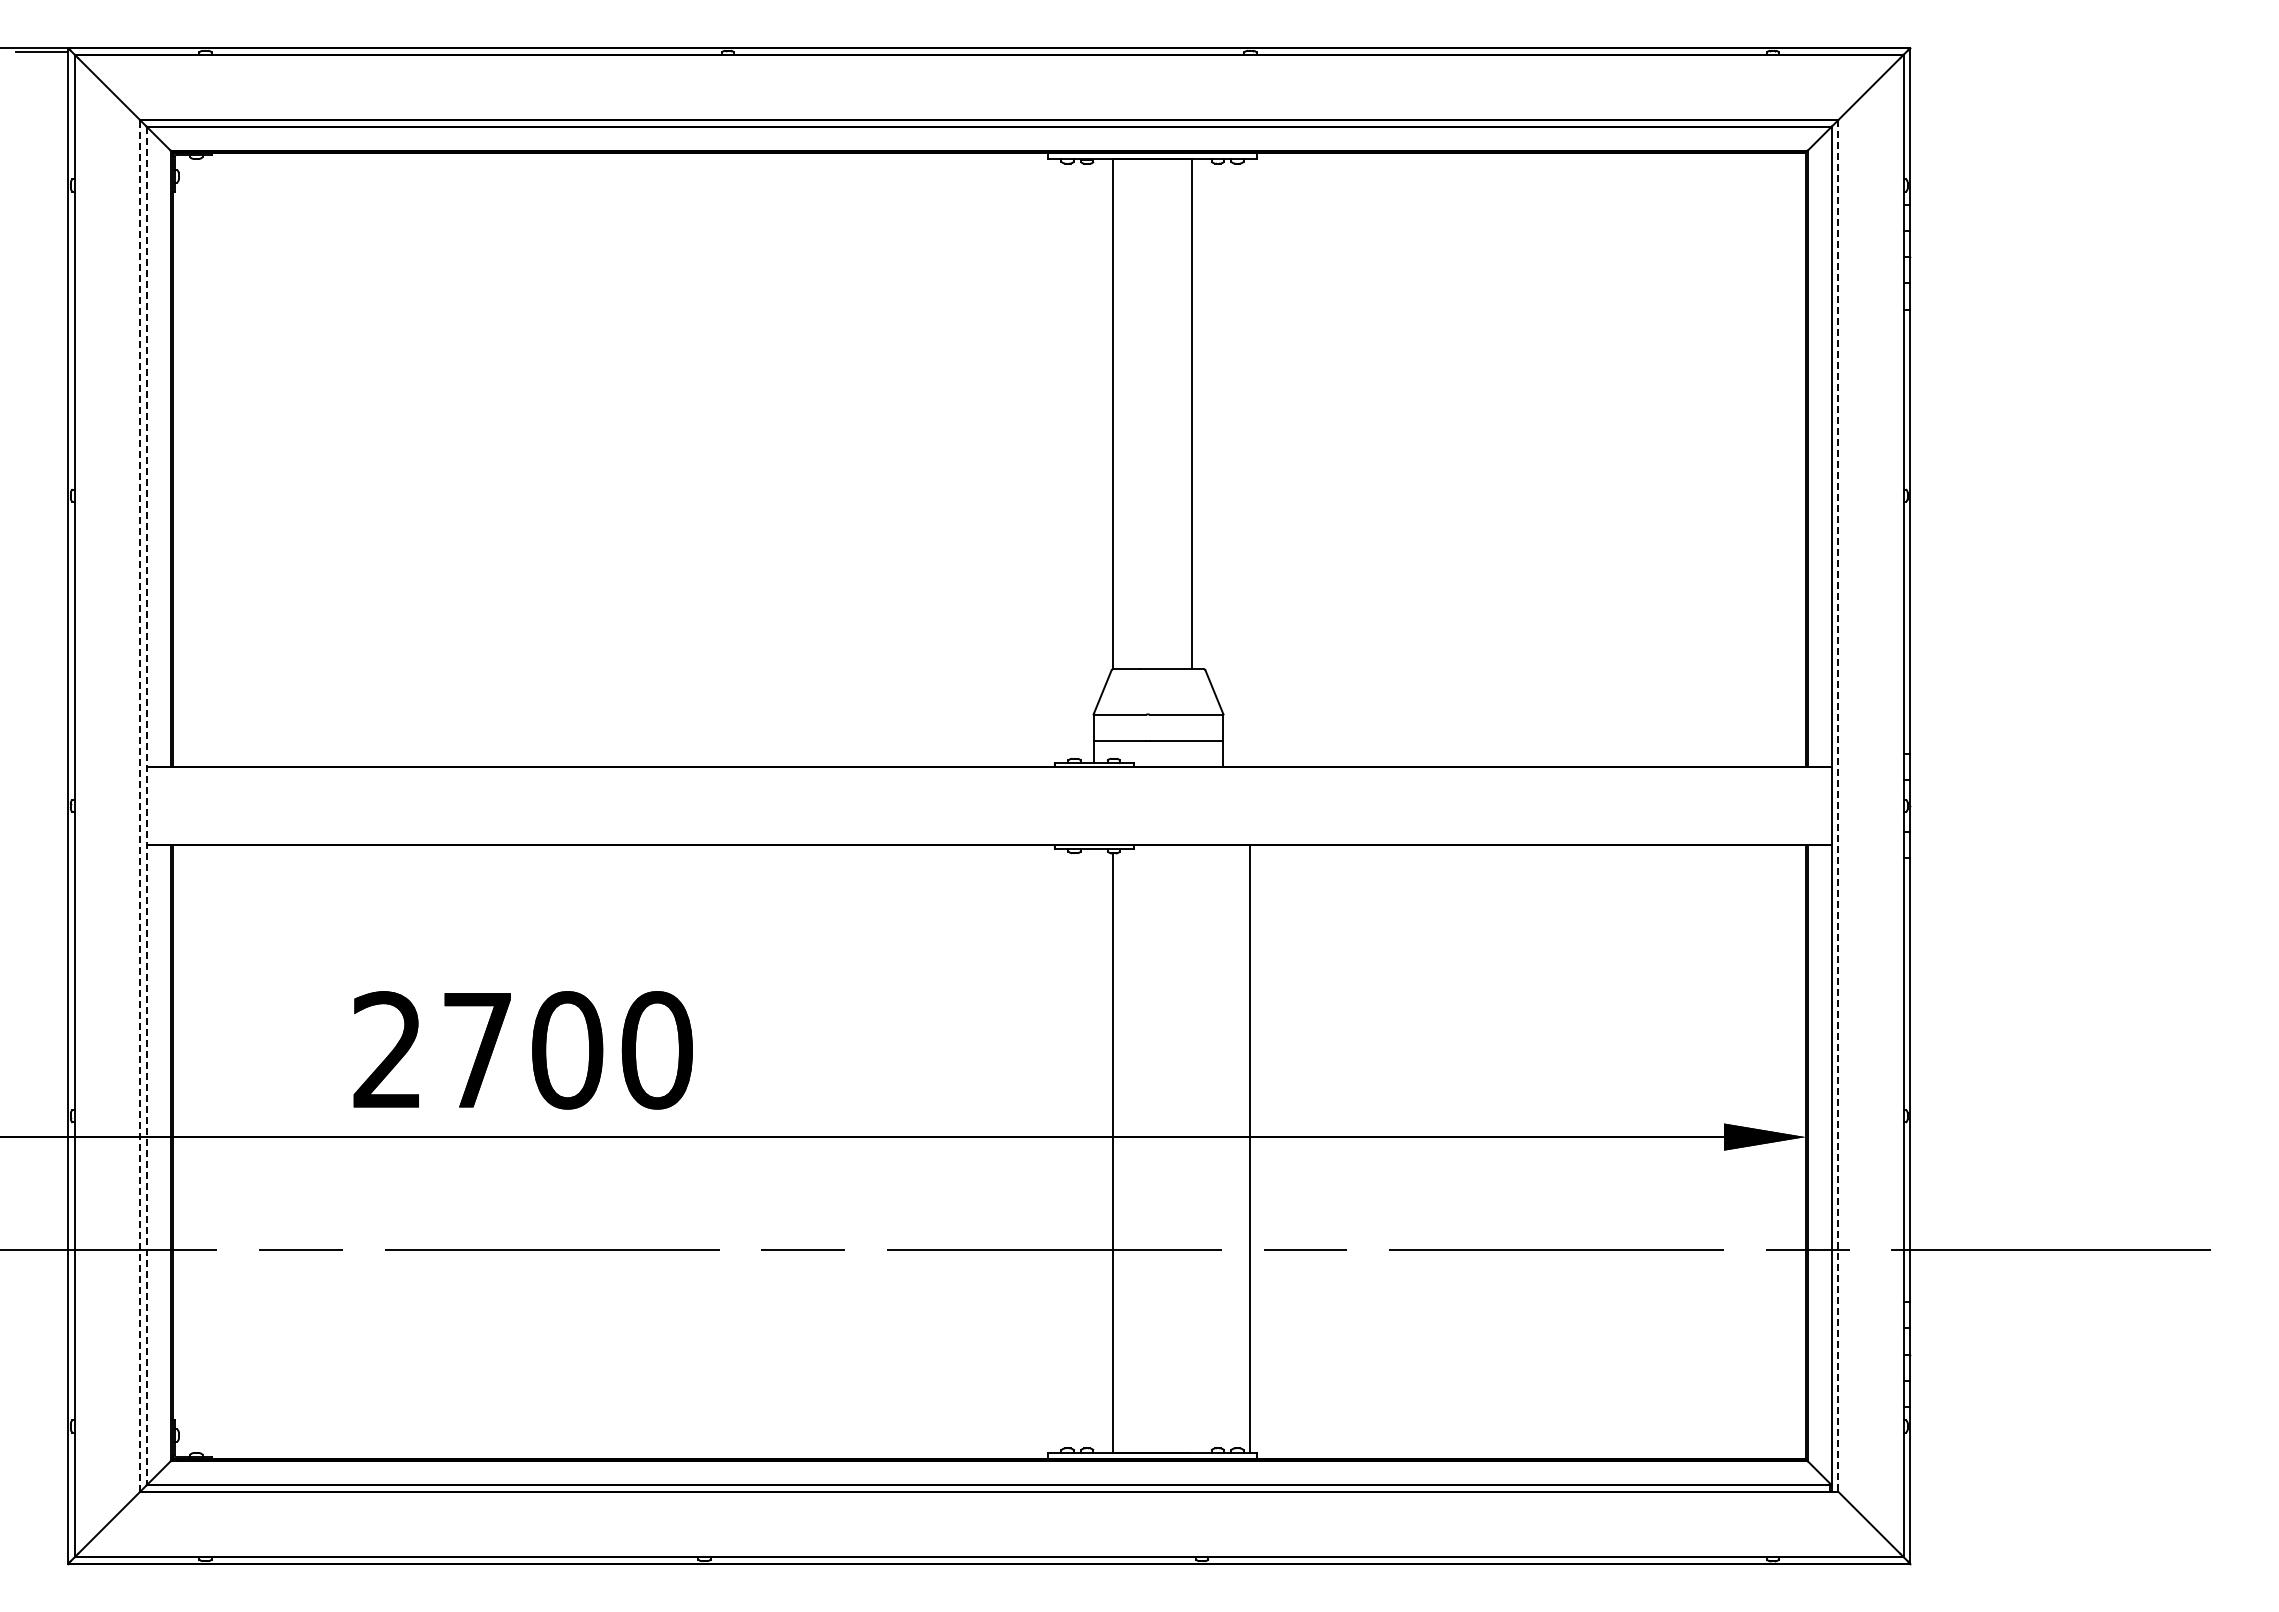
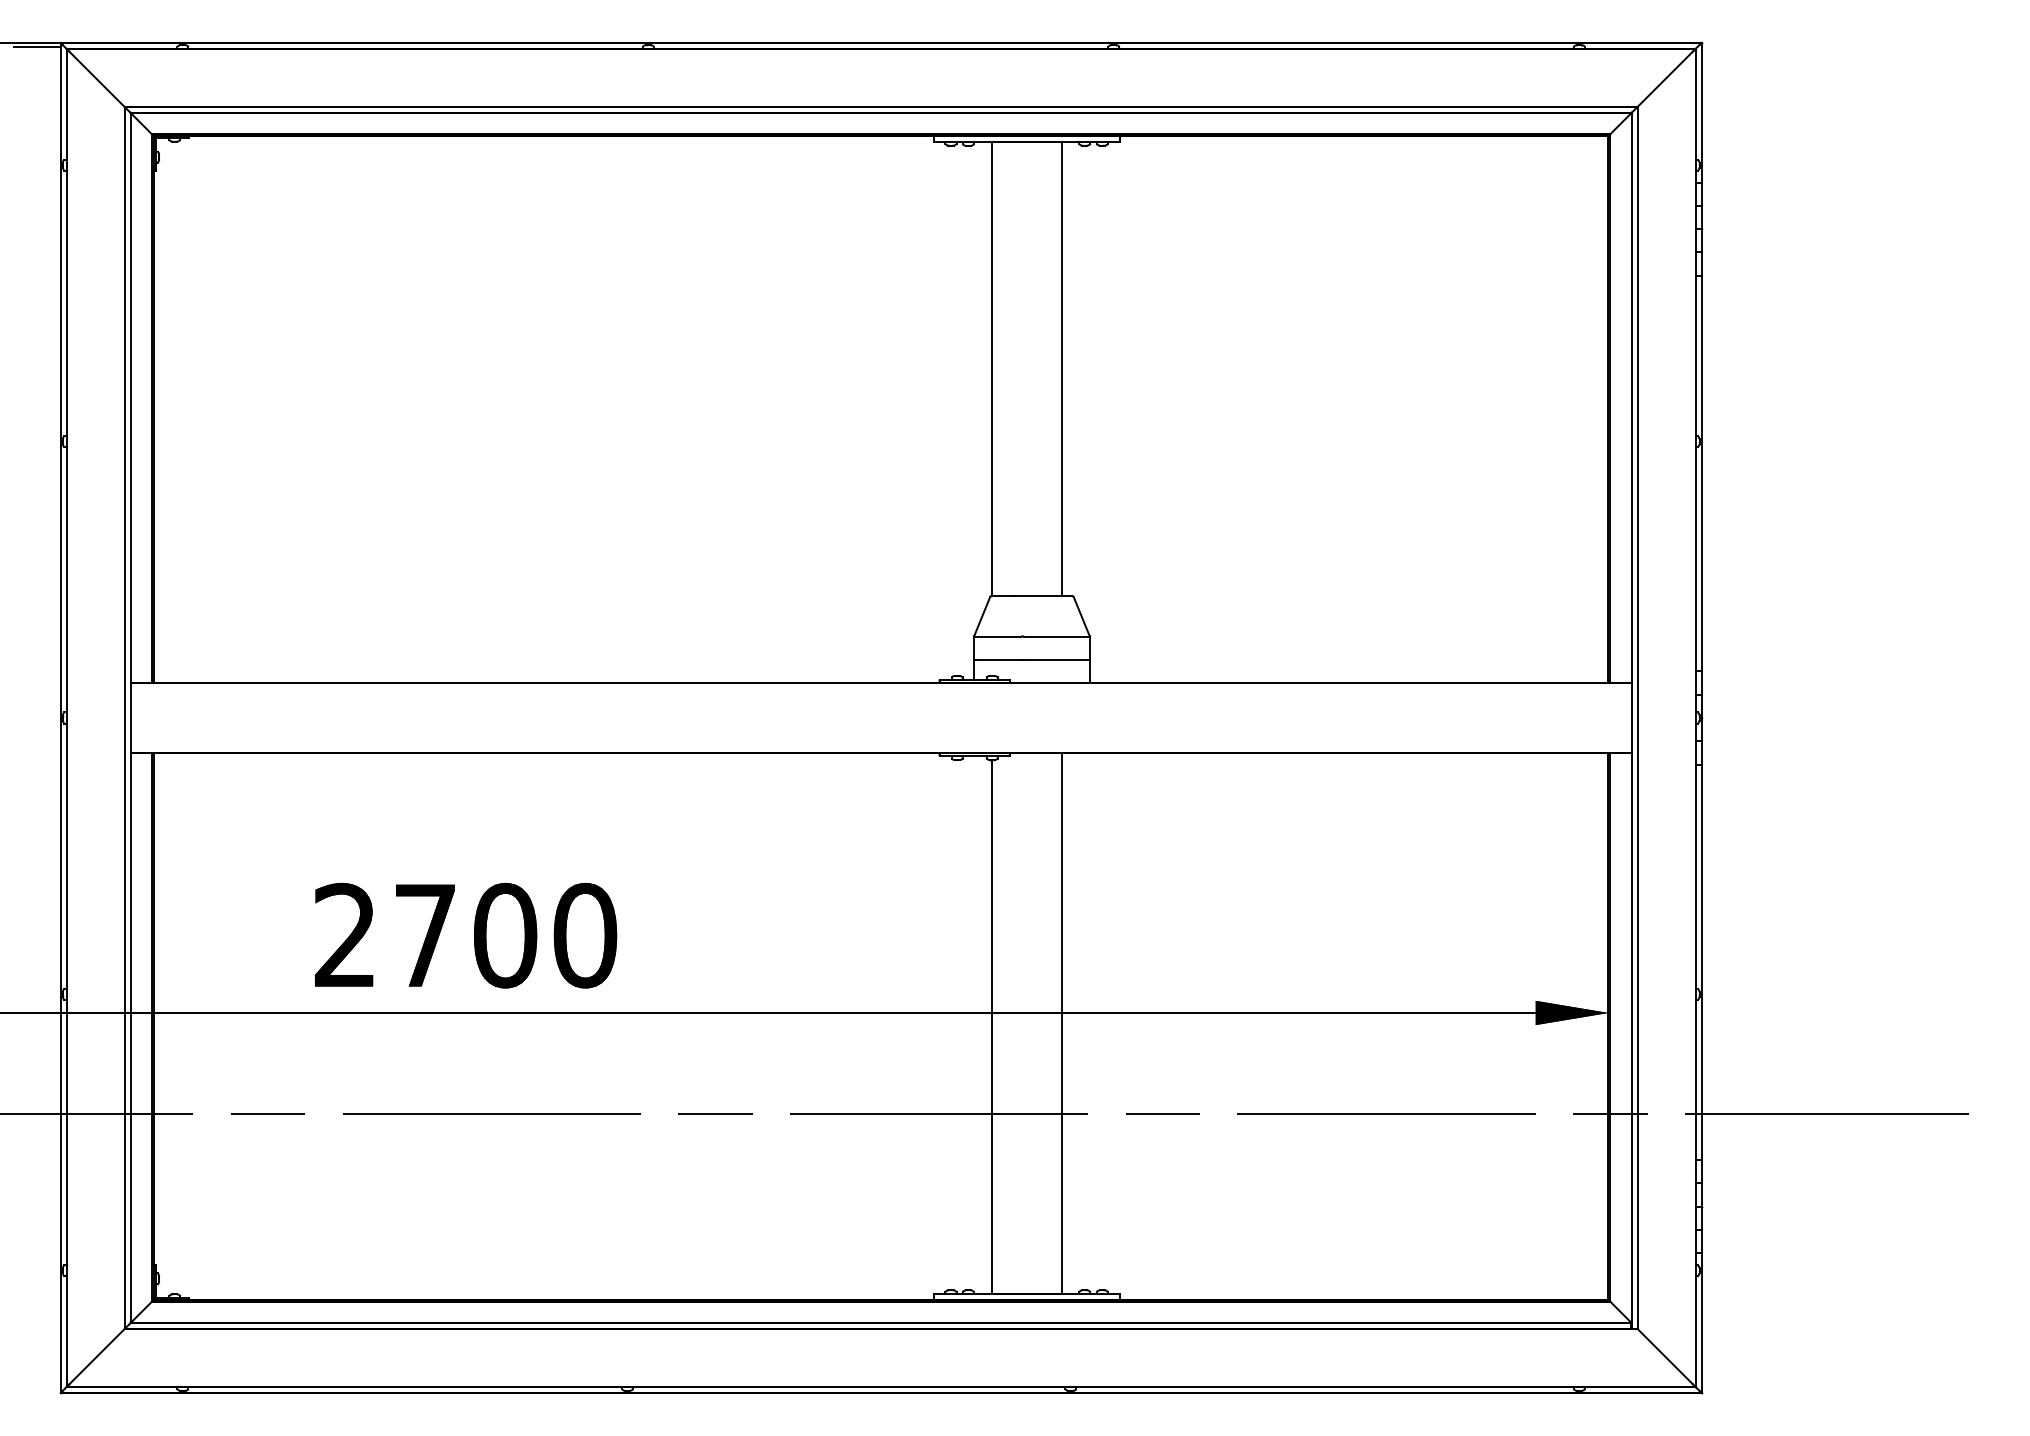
line: (140, 805) -> (124, 717), dashed -> solid
line: (1838, 805) -> (1637, 717), dashed -> solid
line: (146, 806) -> (130, 718), dashed -> solid
line: (1249, 1148) -> (1061, 1023), moved

